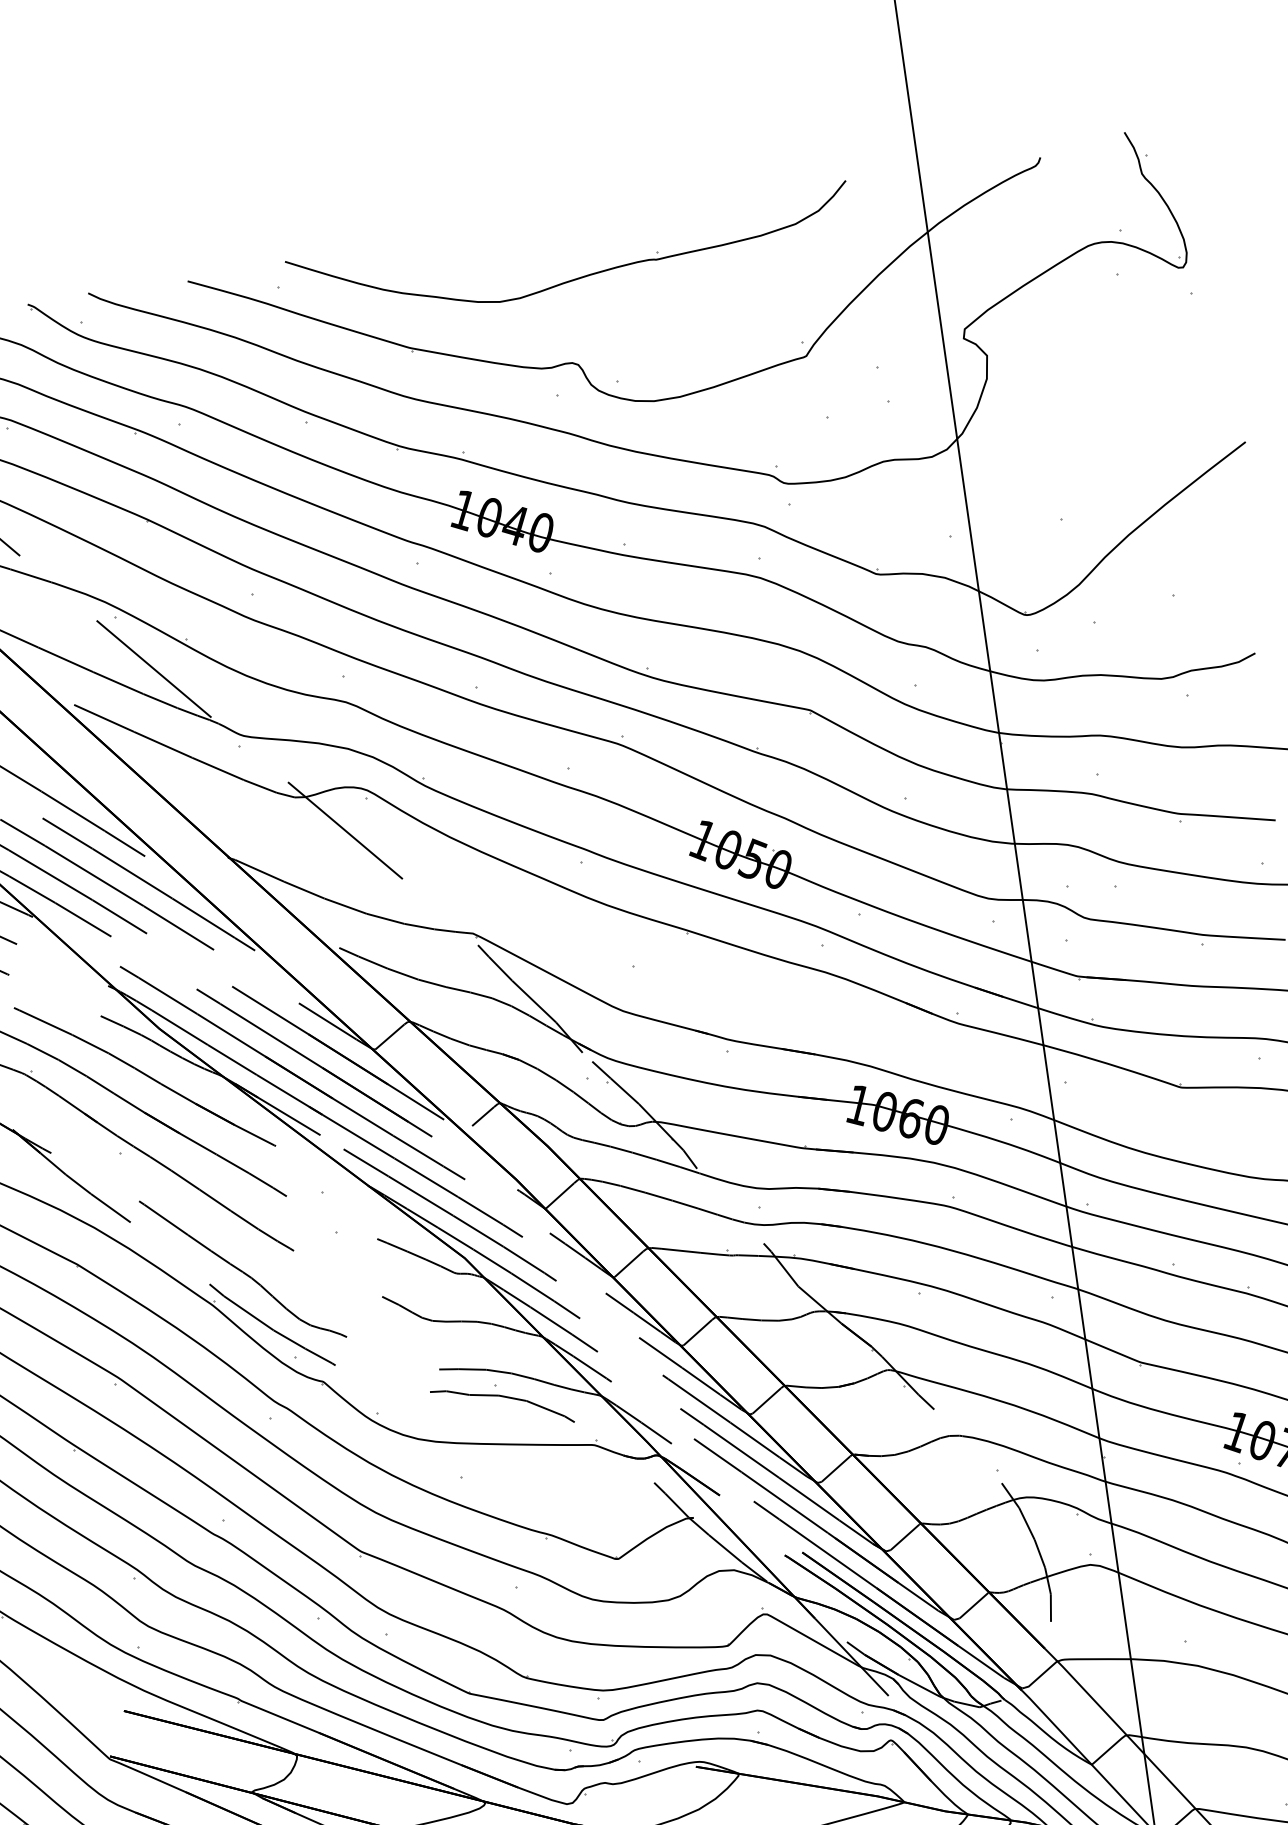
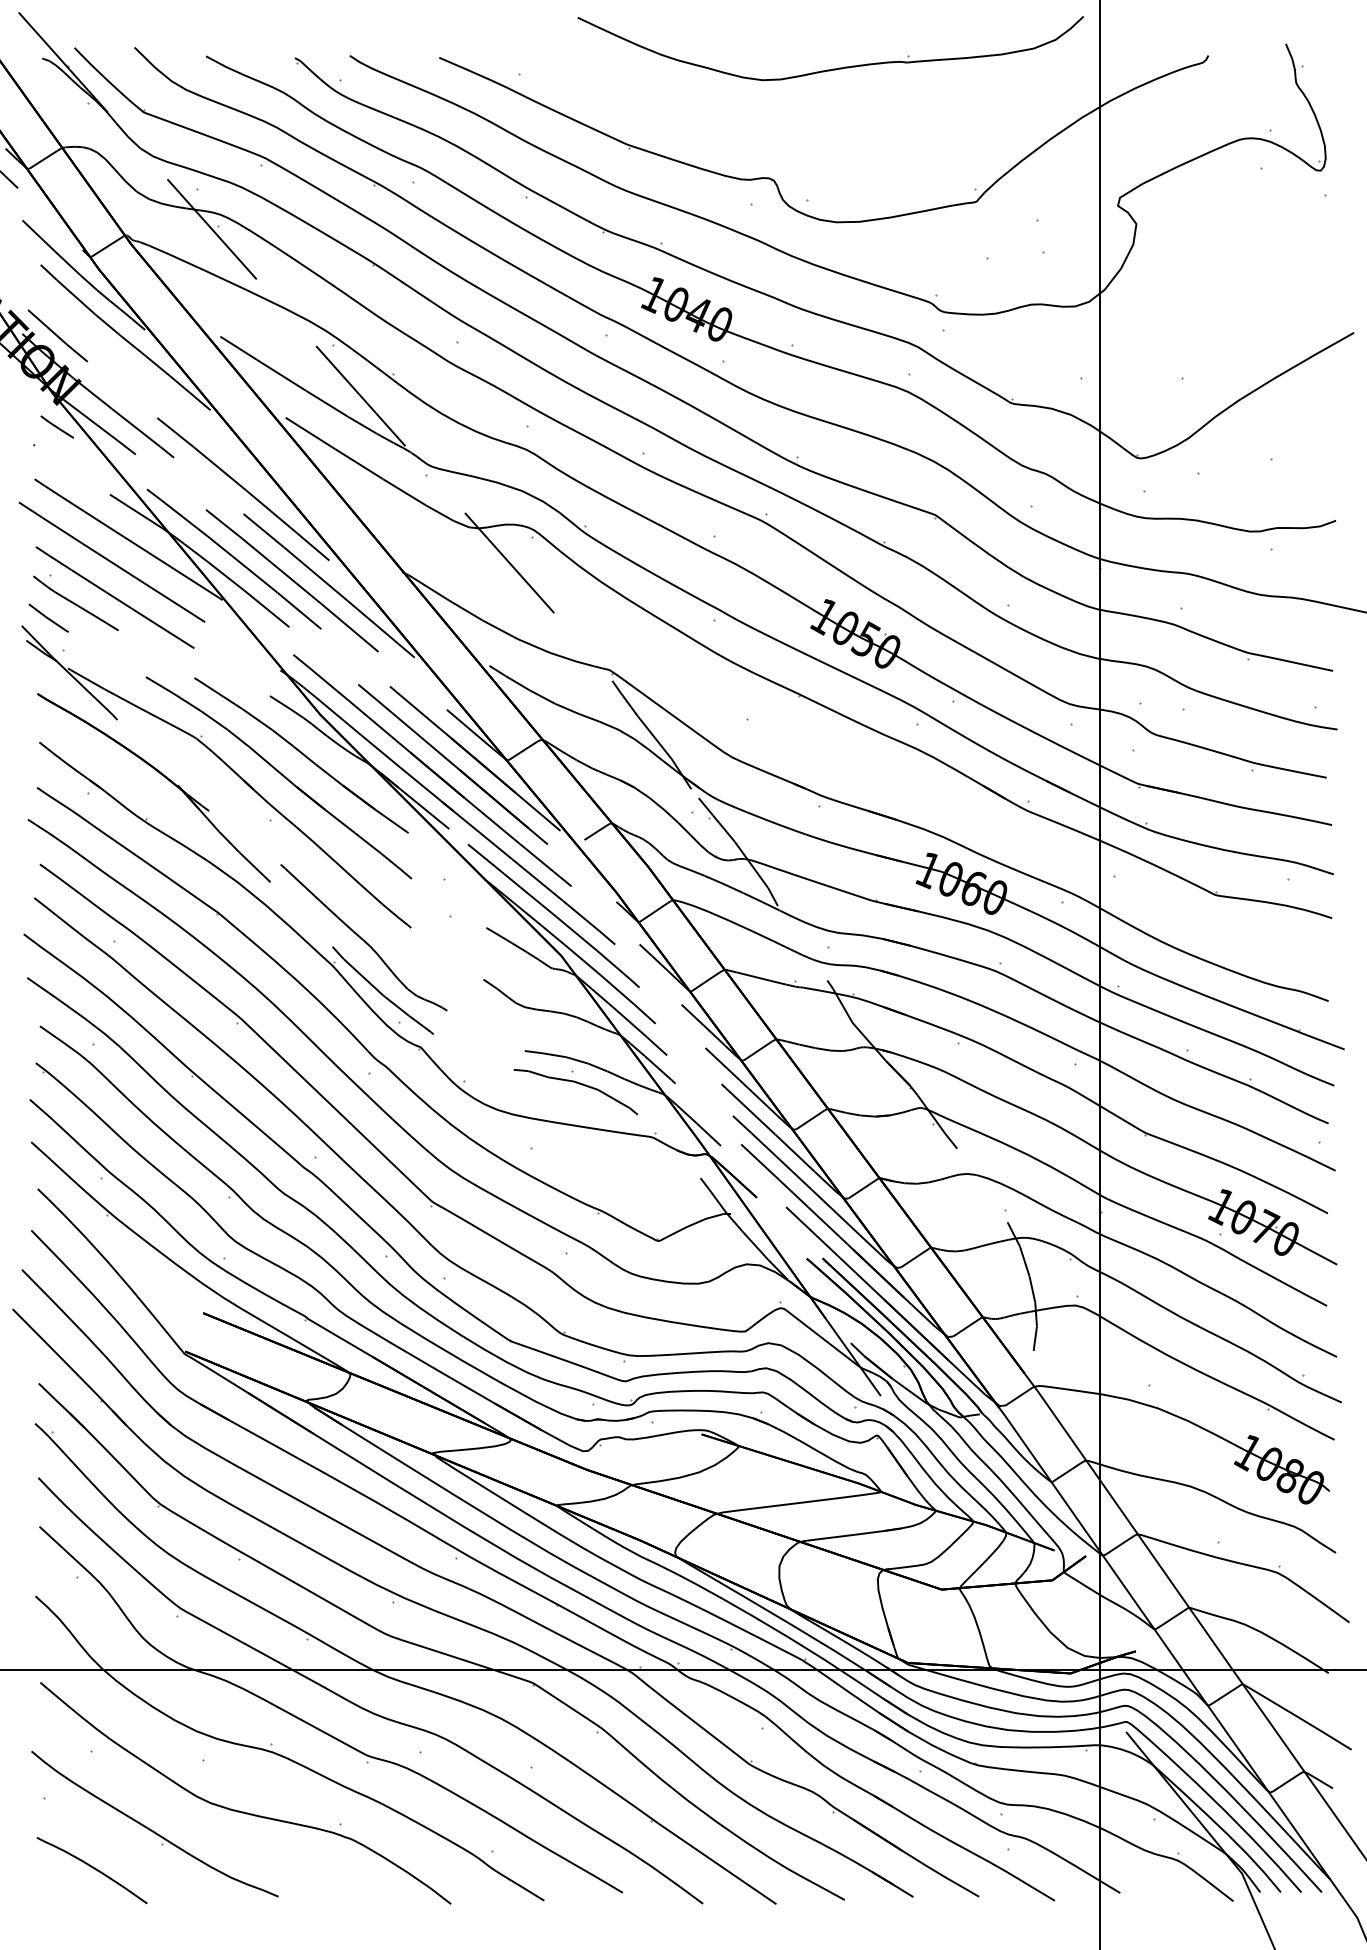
part: (576, 277) -> (833, 68), moved

